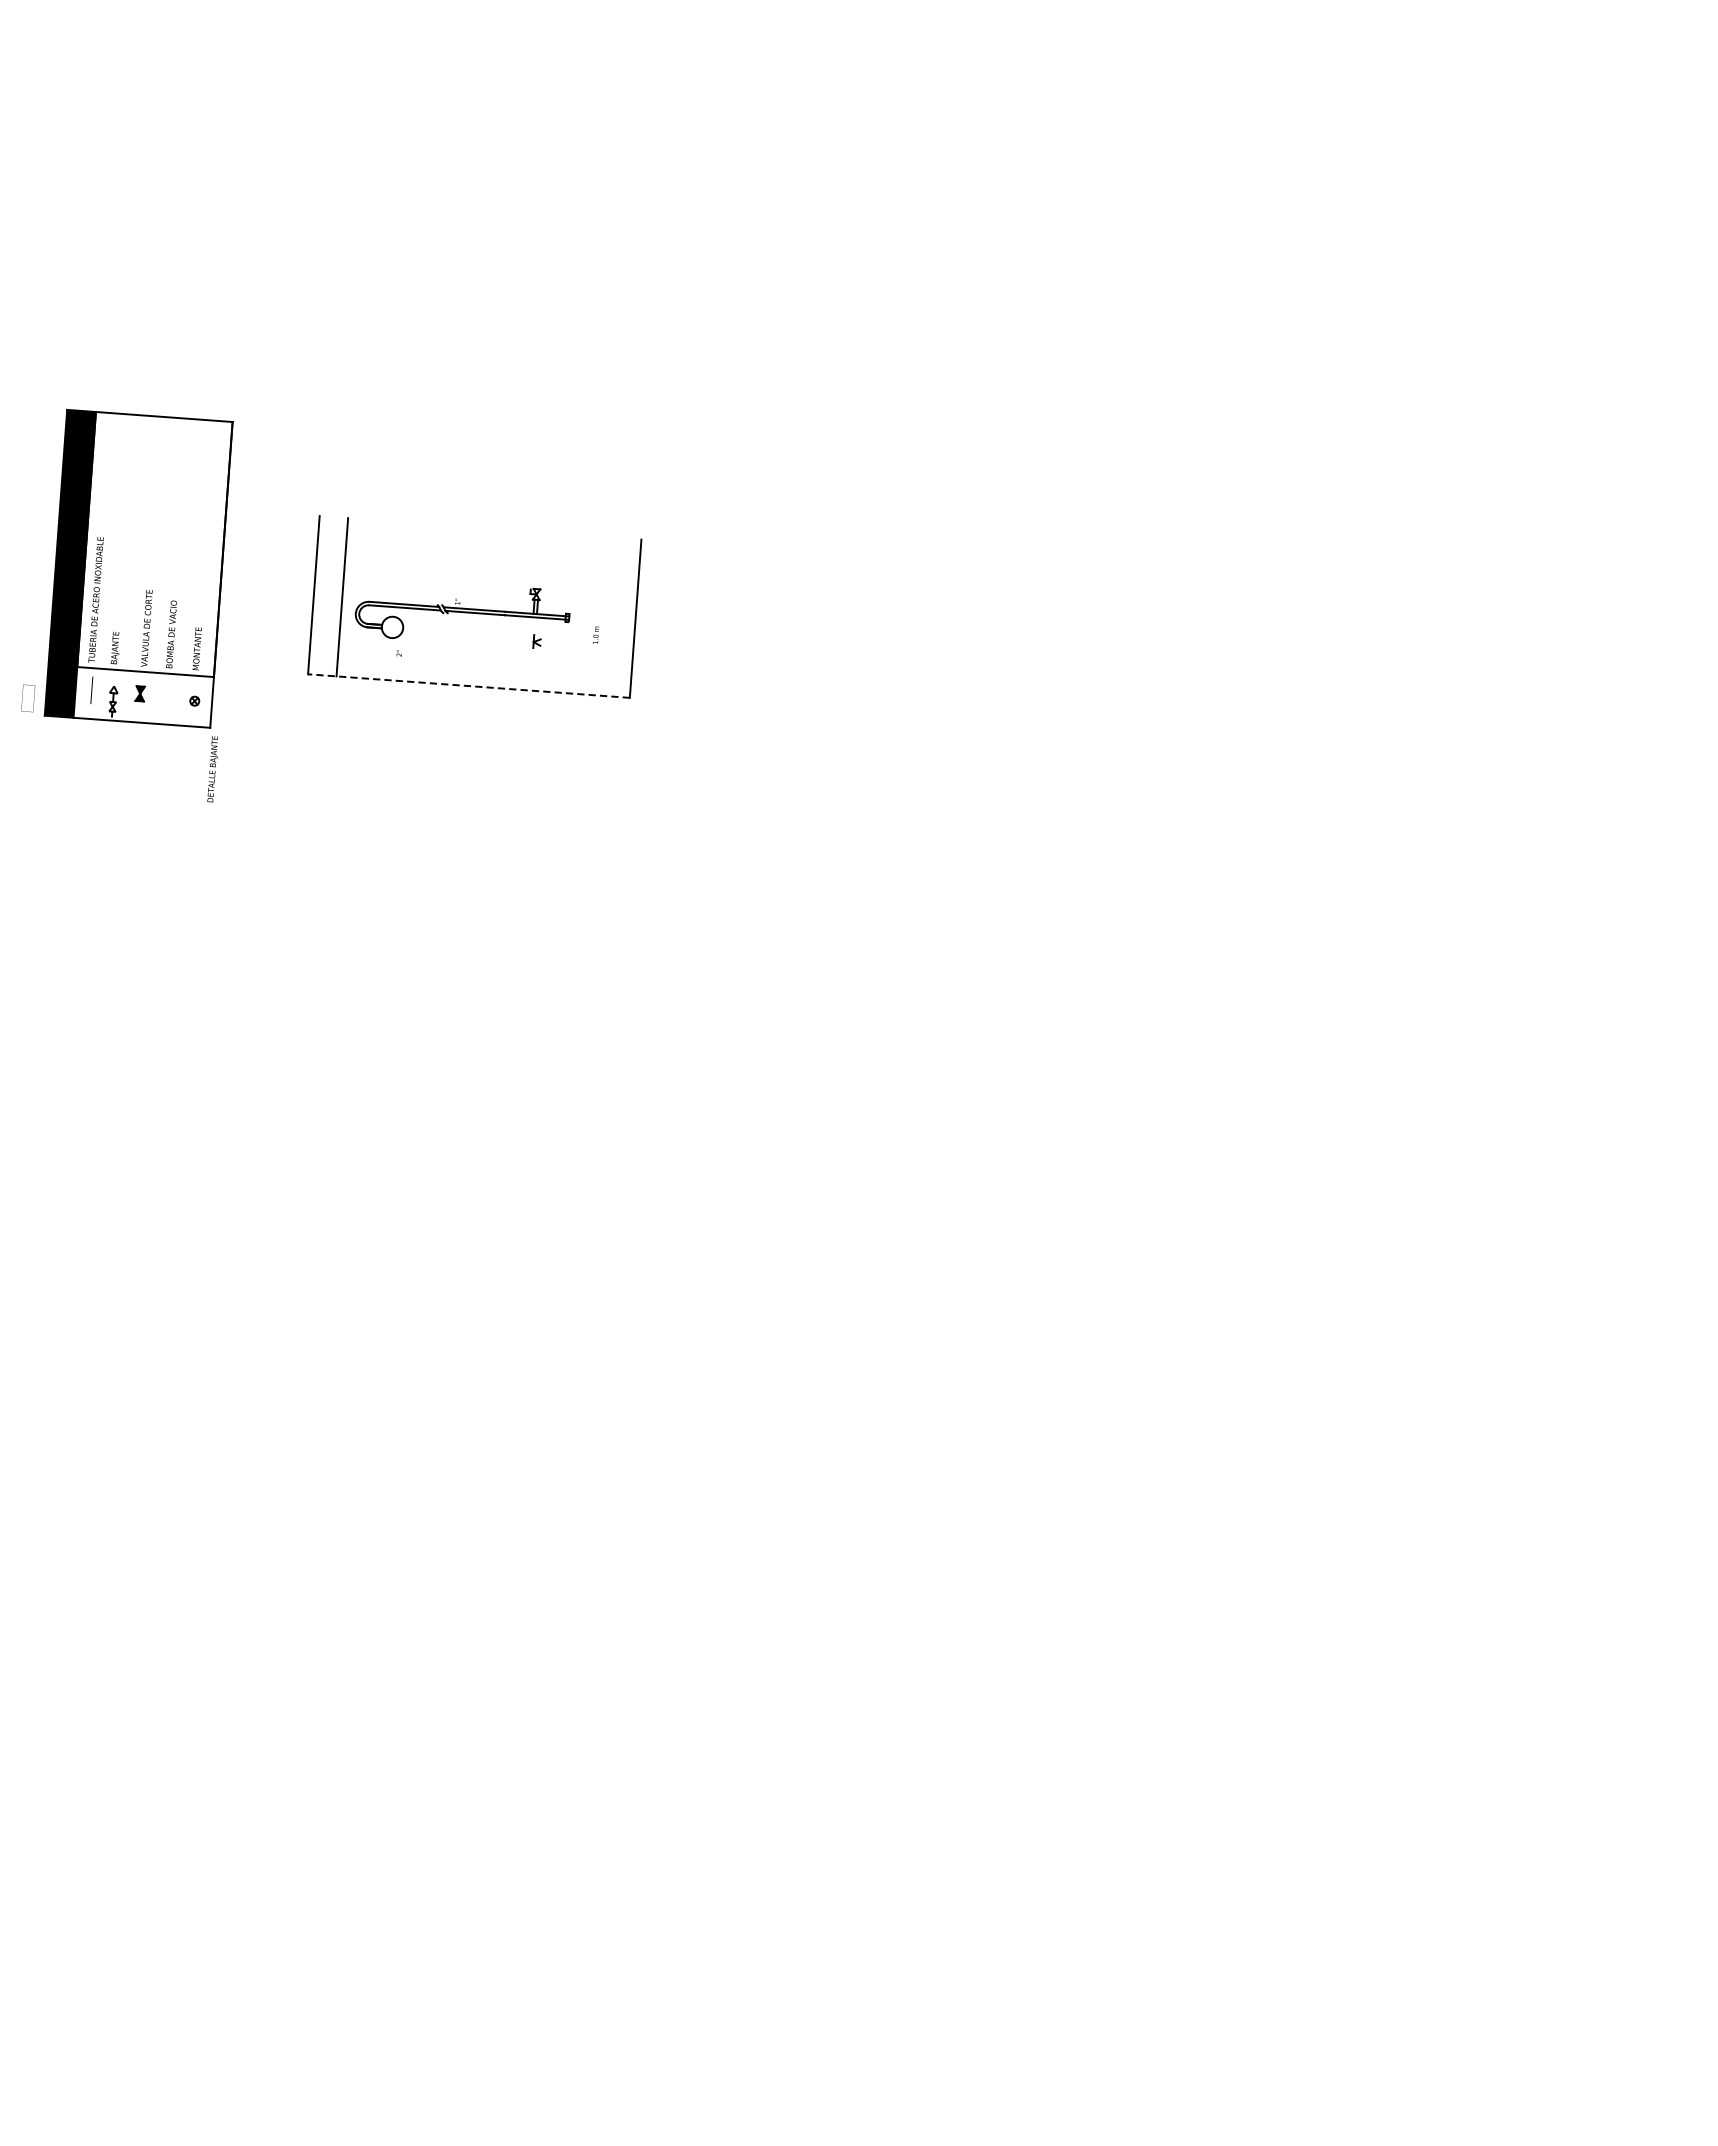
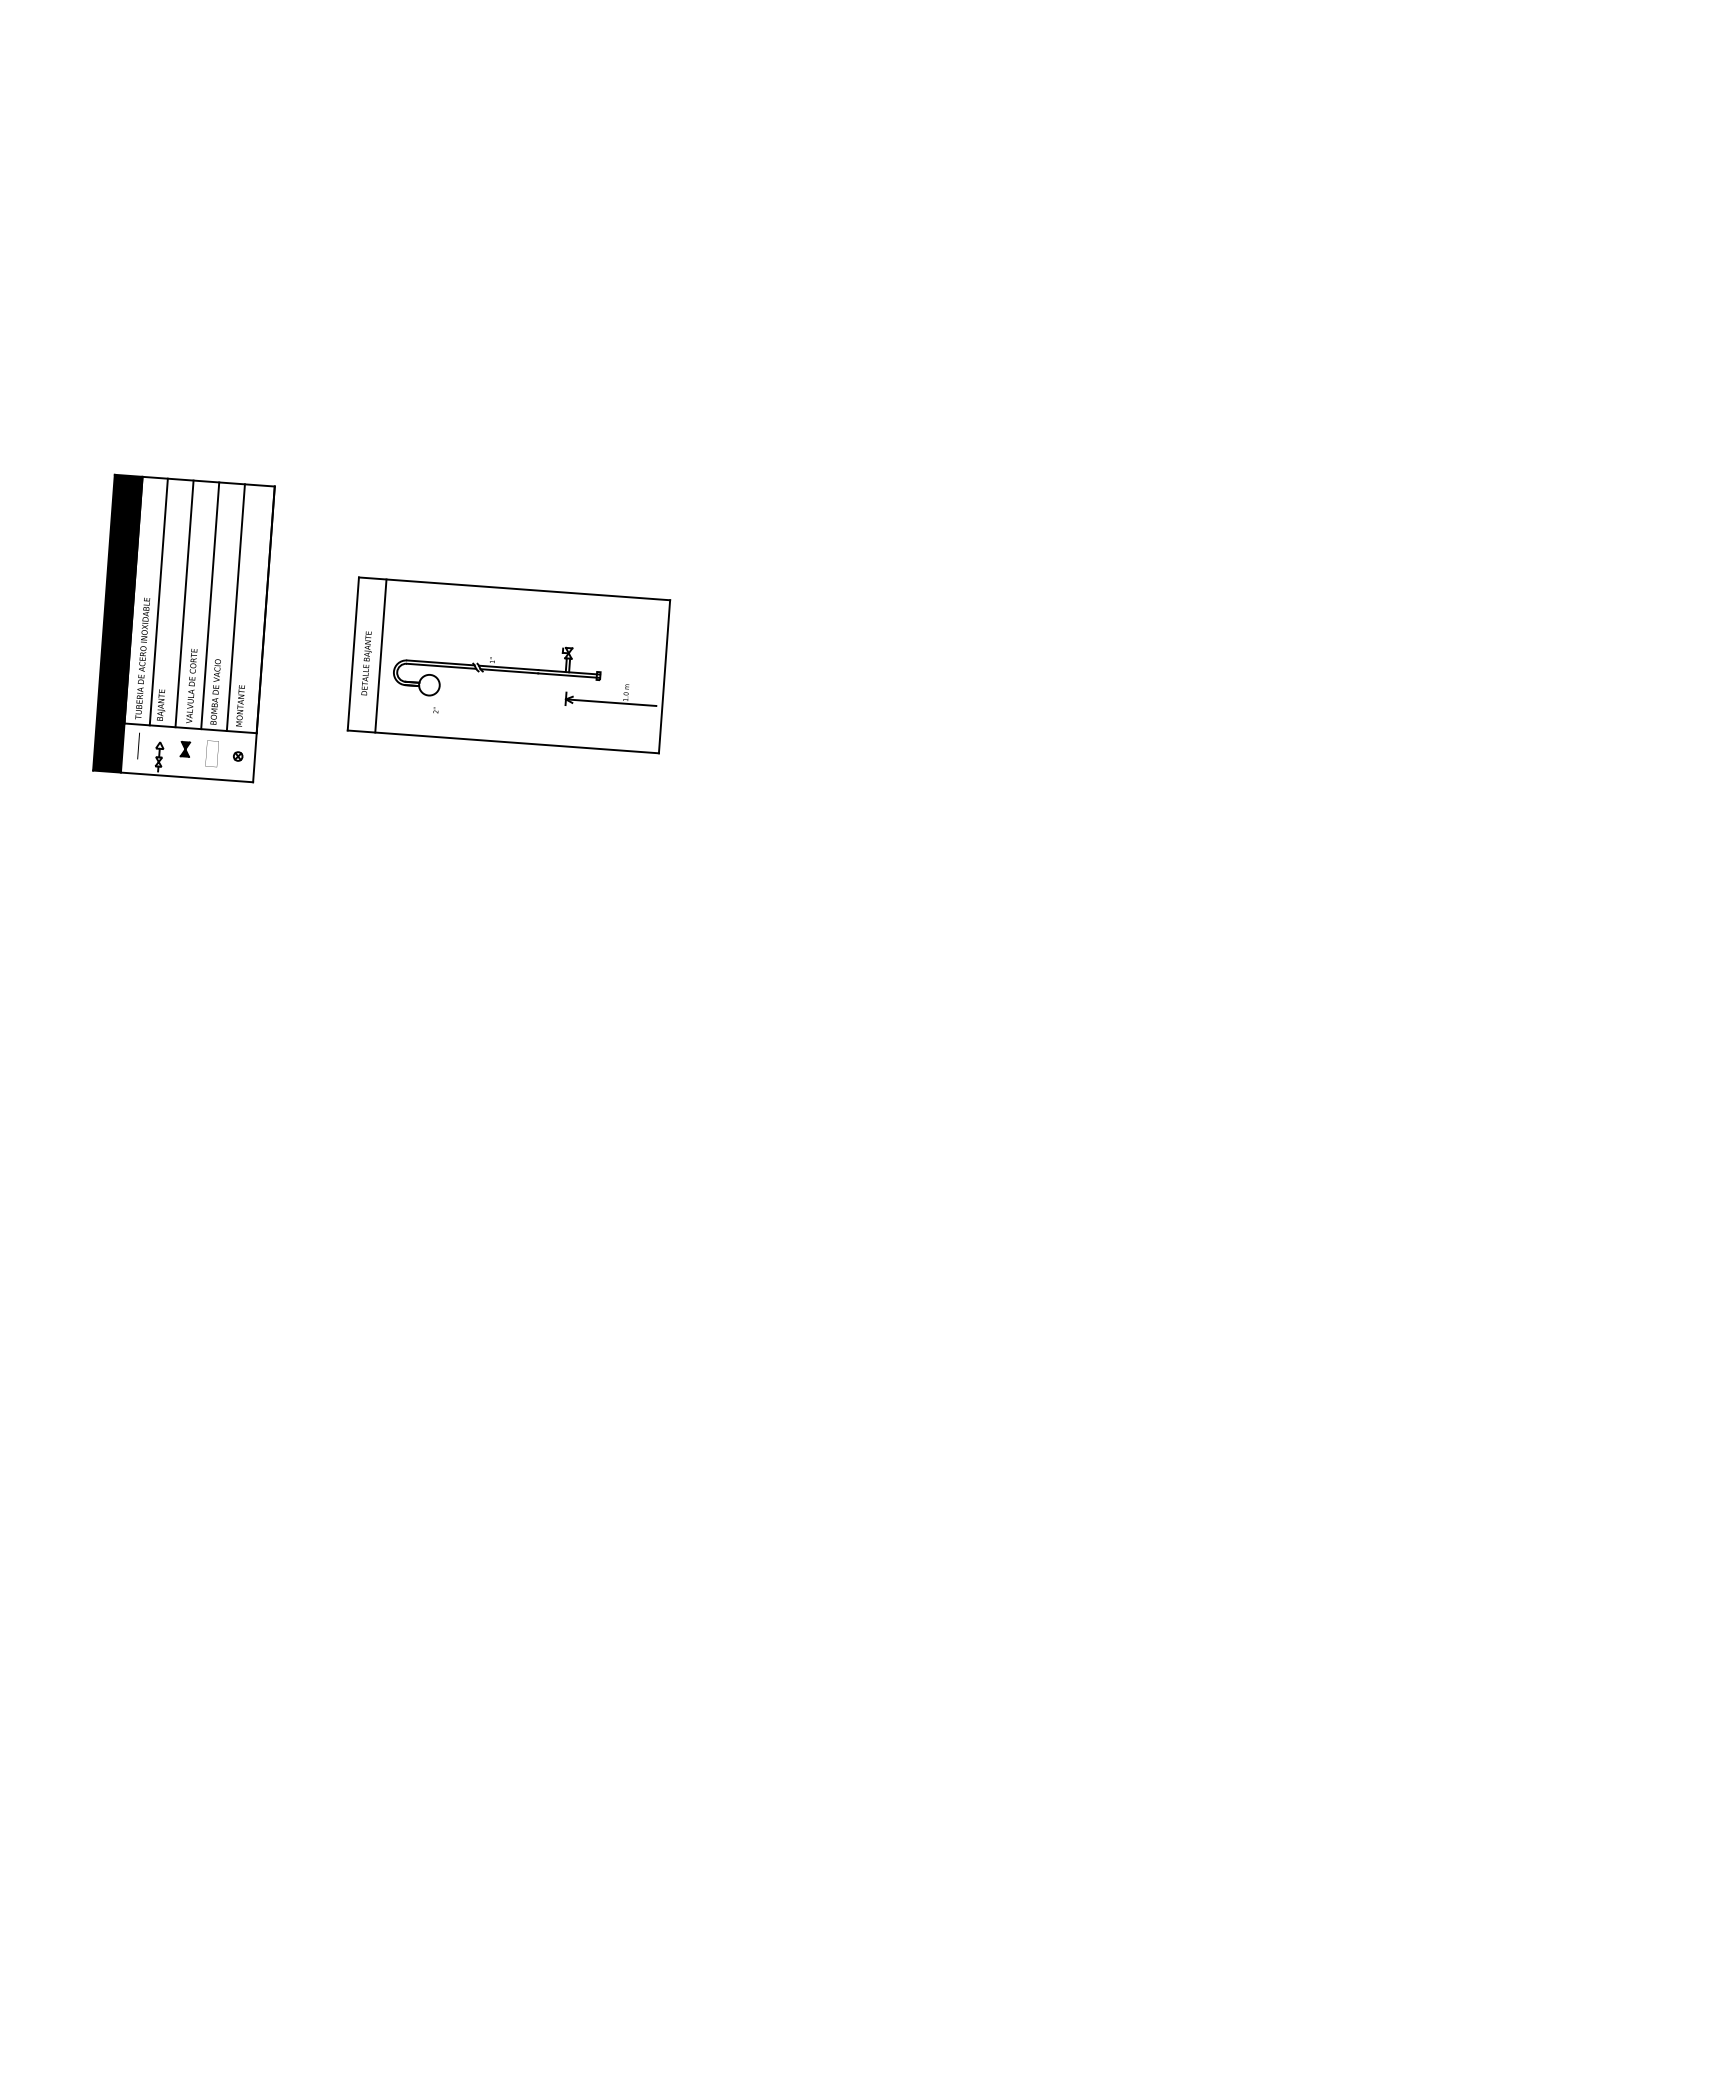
line: (480, 527) -> (514, 588), added
line: (112, 540) -> (158, 601), added
line: (139, 542) -> (184, 603), added
line: (166, 545) -> (210, 605), added
line: (192, 547) -> (235, 607), added
line: (579, 645) -> (610, 702), added
line: (468, 685) -> (502, 741), dashed -> solid
part: (27, 698) -> (211, 753), moved
text: (212, 769) -> (366, 663), moved

